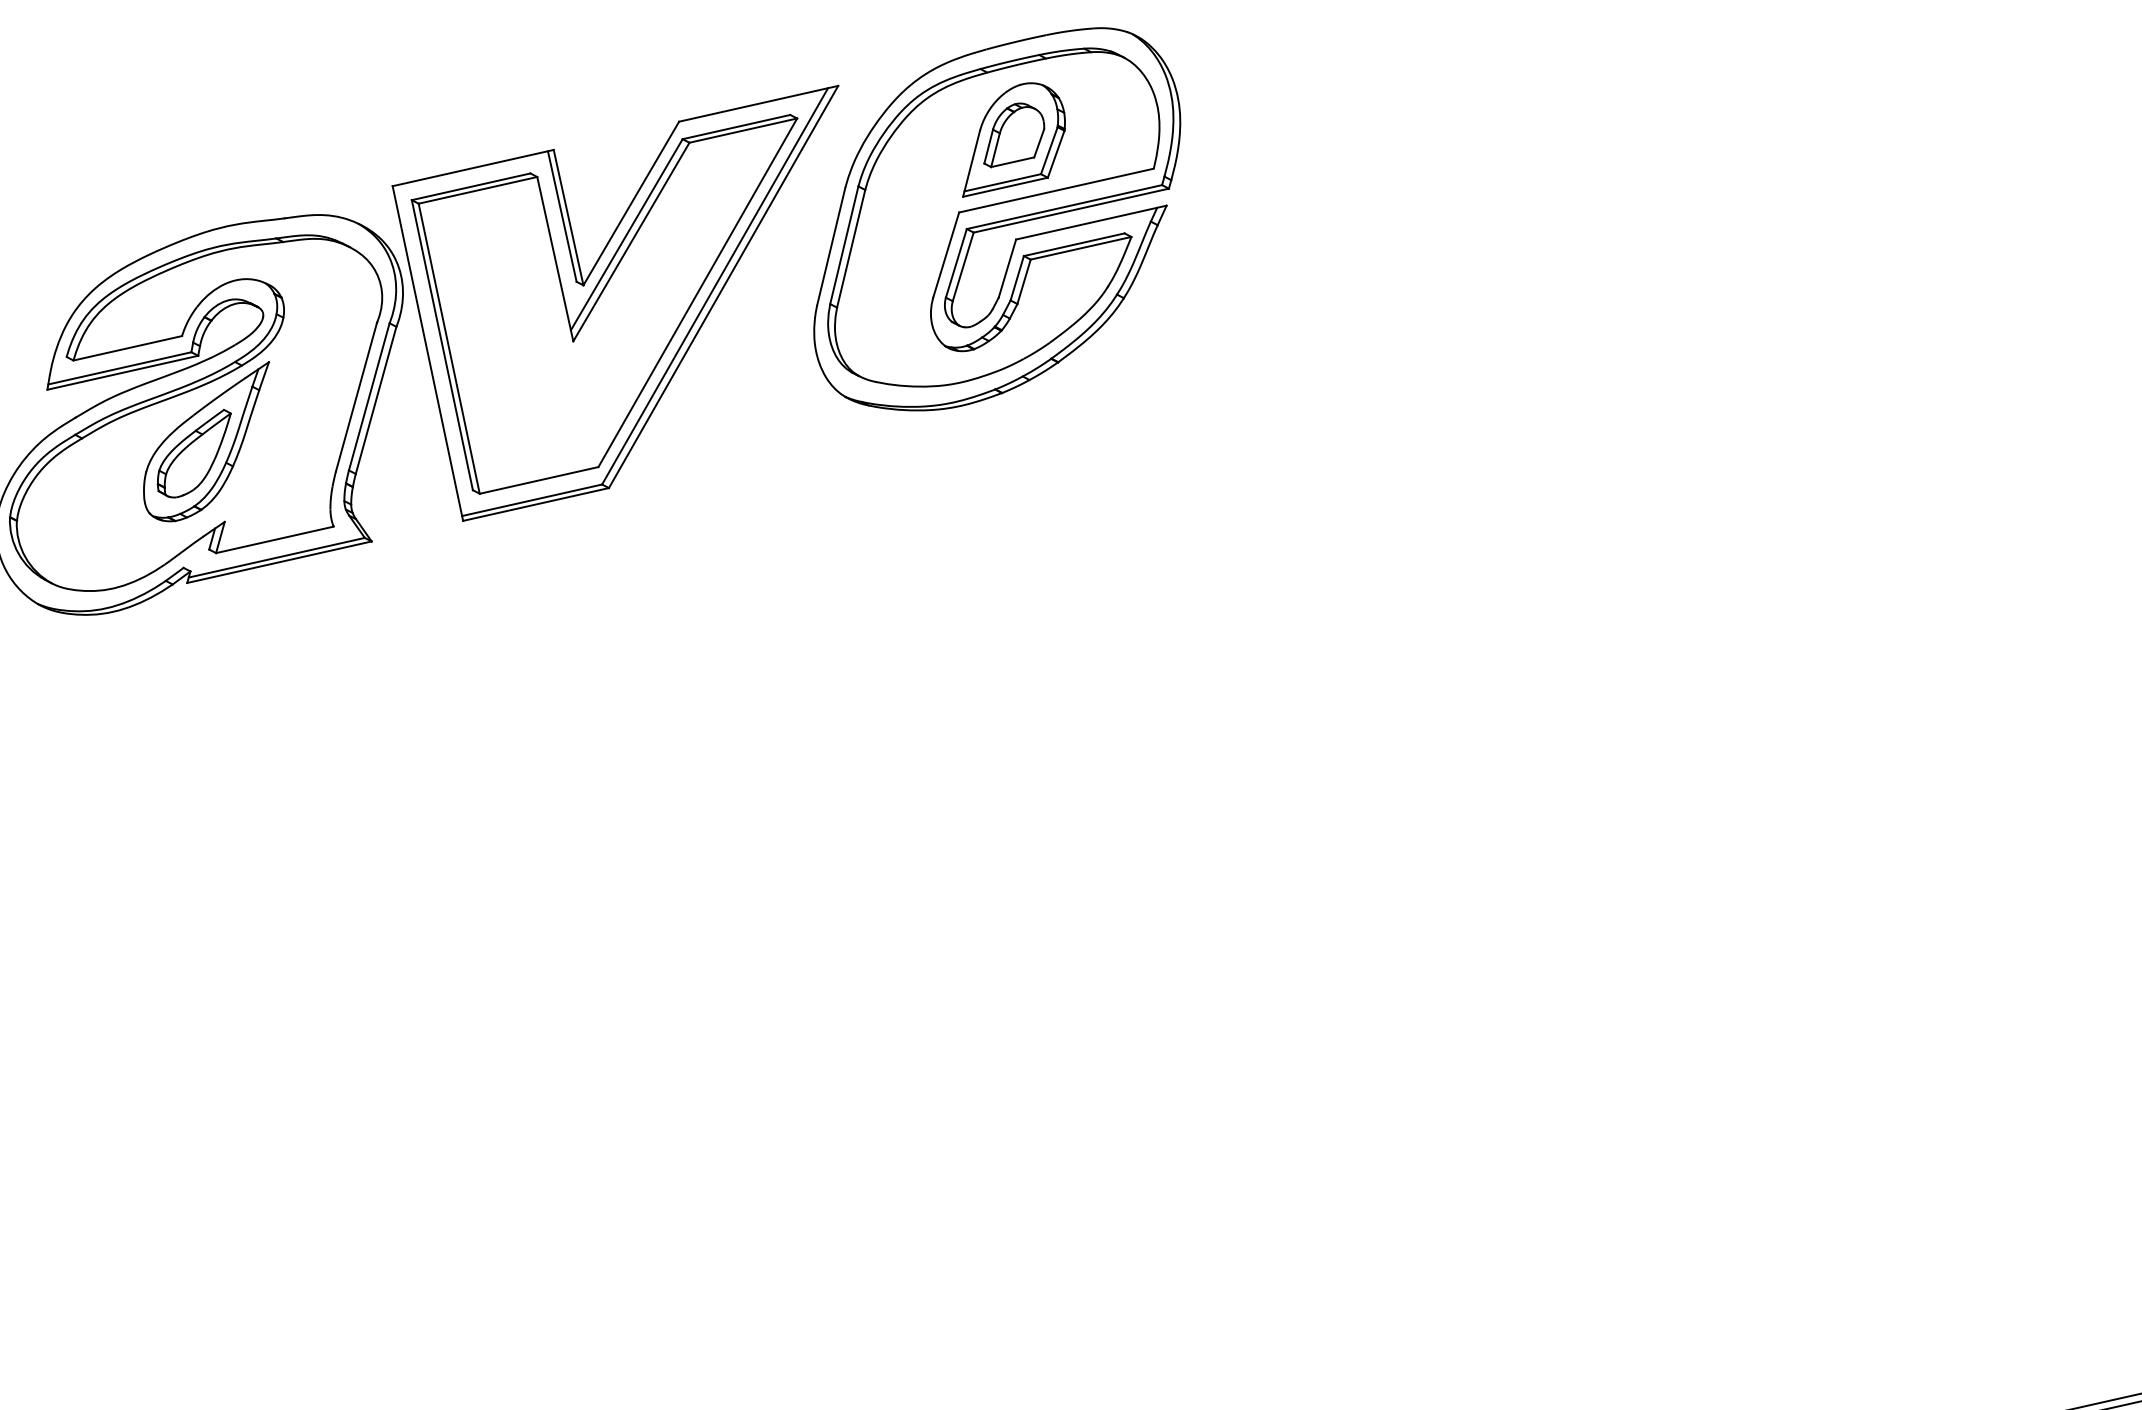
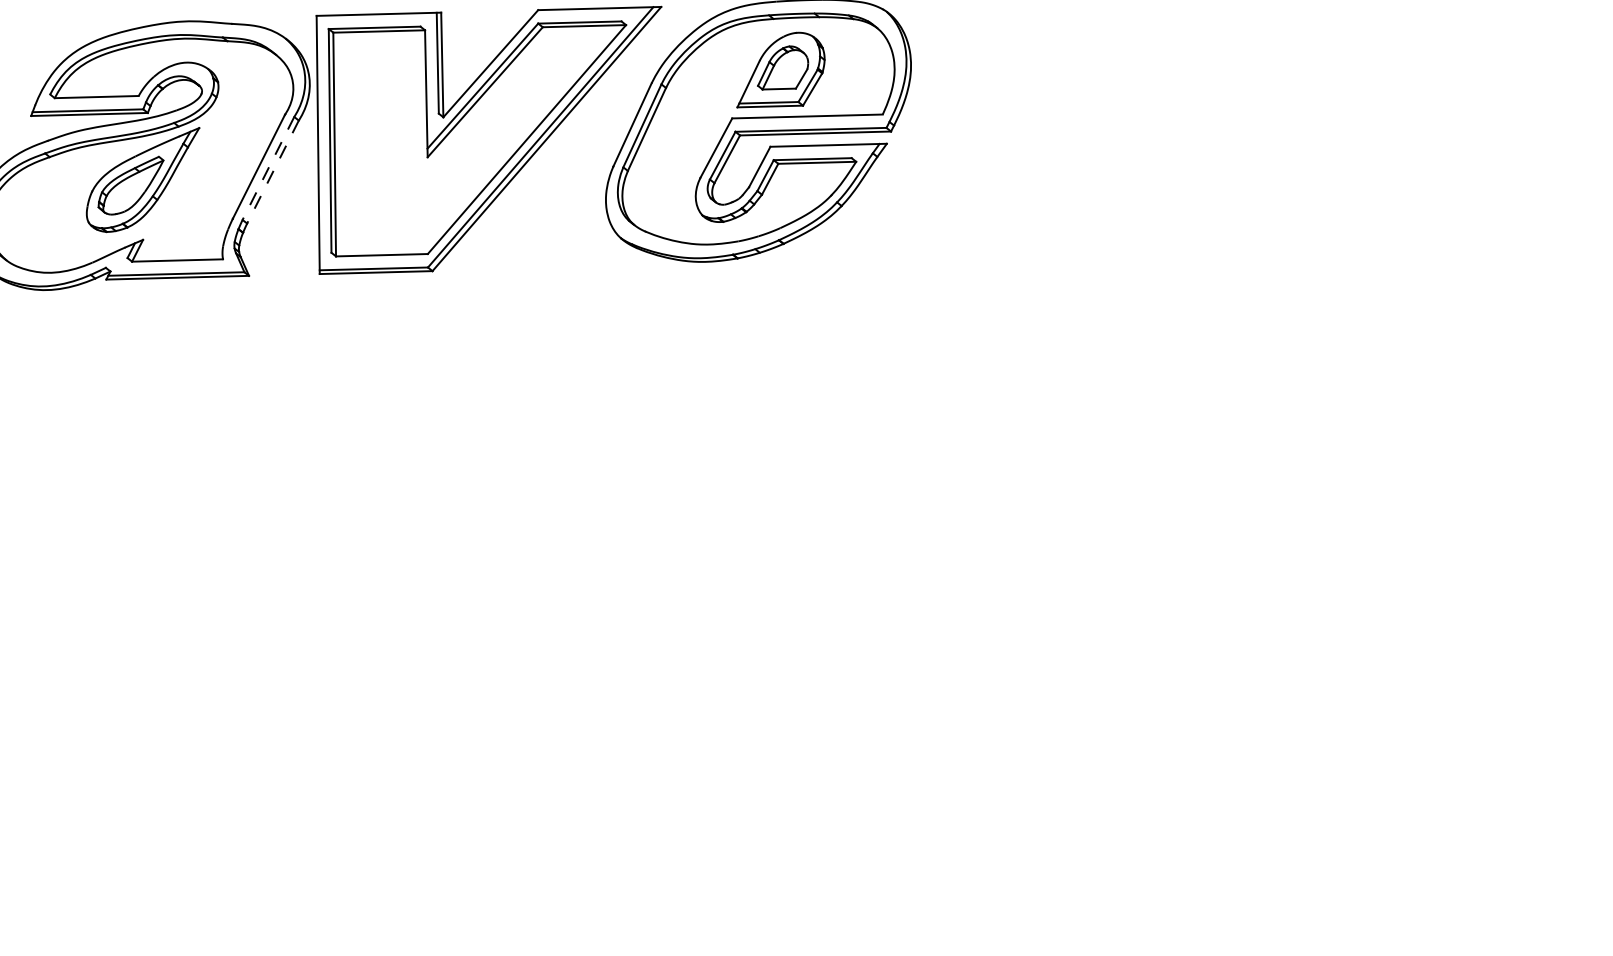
line: (369, 397) -> (268, 168), solid -> dashed
line: (375, 400) -> (272, 172), solid -> dashed

